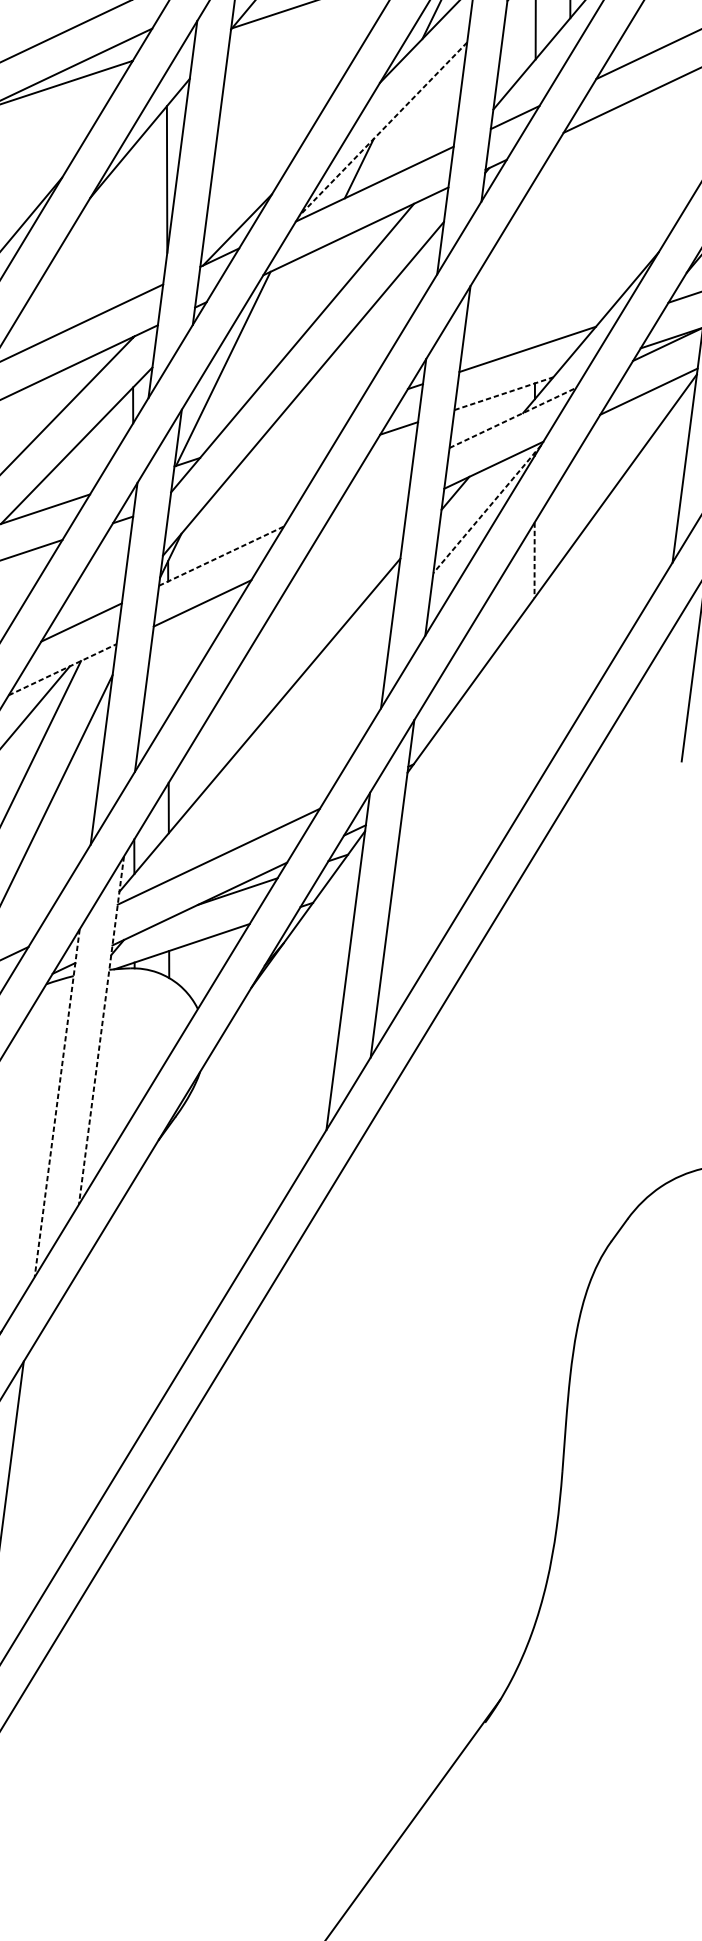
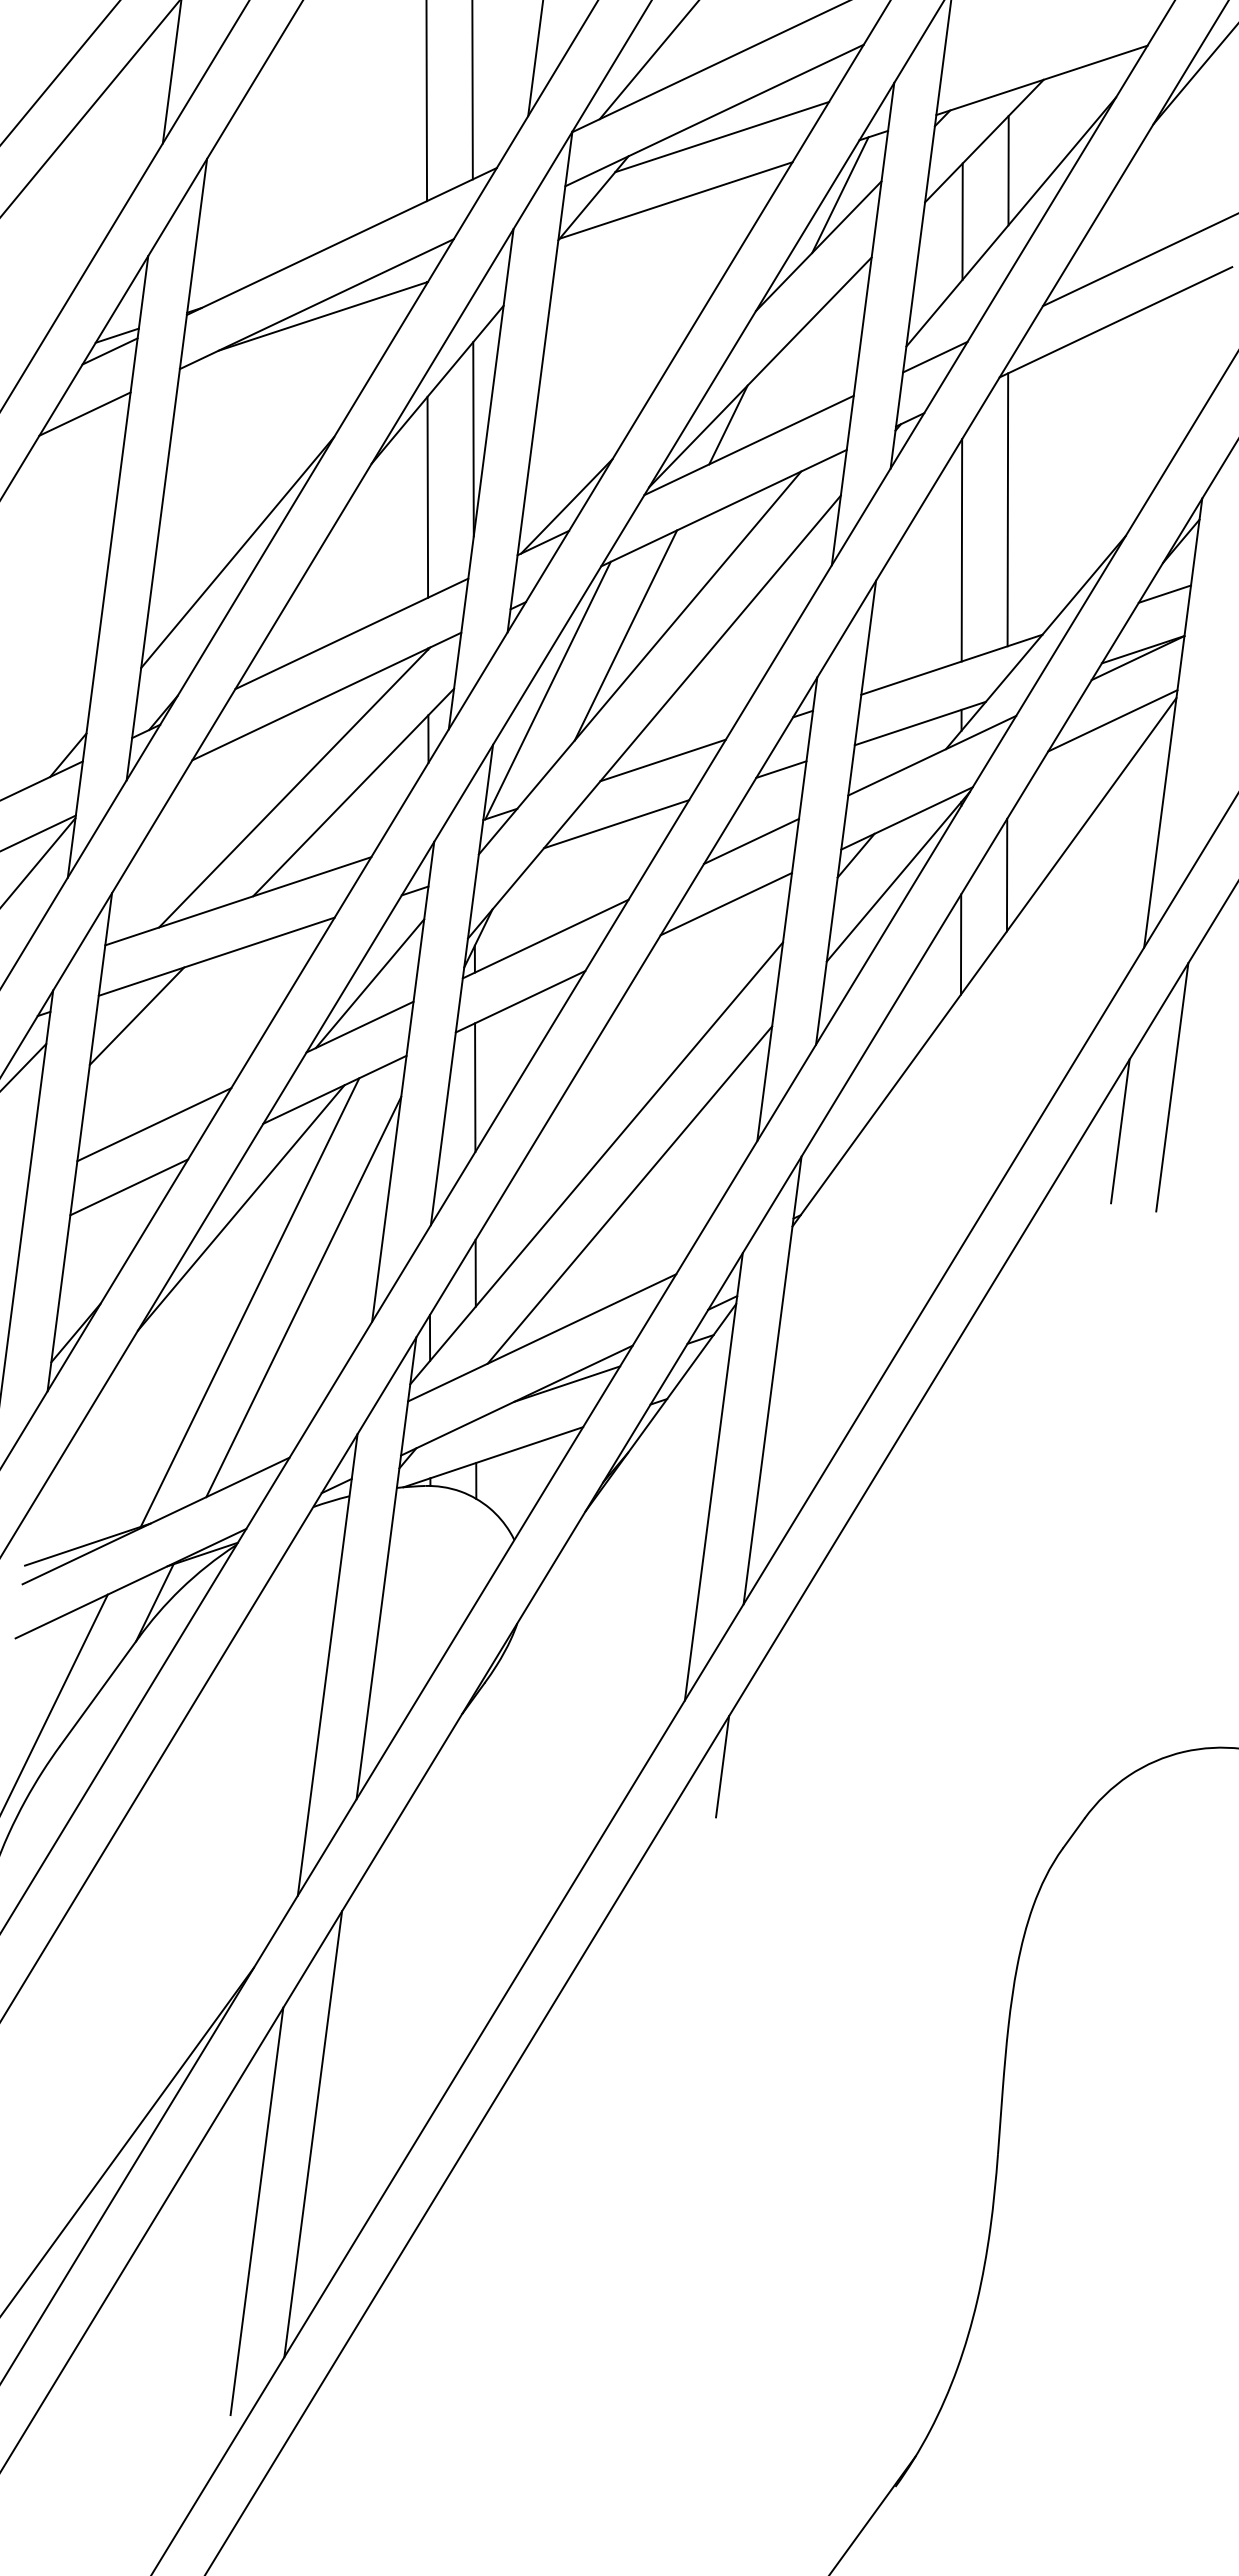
line: (383, 129) -> (760, 372), dashed -> solid
line: (132, 222) -> (427, 496), added
line: (569, 232) -> (1007, 509), added
line: (534, 263) -> (961, 550), added
line: (281, 327) -> (625, 635), added
line: (504, 393) -> (920, 723), dashed -> solid
line: (513, 417) -> (932, 755), dashed -> solid
line: (309, 421) -> (662, 760), added
line: (274, 469) -> (616, 824), added
line: (376, 481) -> (751, 840), added
line: (568, 507) -> (1006, 874), added
line: (487, 509) -> (898, 876), dashed -> solid
line: (357, 530) -> (726, 904), added
line: (221, 556) -> (545, 939), dashed -> solid
line: (534, 561) -> (961, 945), dashed -> solid
line: (88, 589) -> (369, 983), added
line: (168, 668) -> (475, 1087), added
line: (63, 669) -> (335, 1089), dashed -> solid
line: (654, 701) -> (1120, 1131), added
line: (284, 748) -> (629, 1194), added
line: (101, 1030) -> (386, 1568), dashed -> solid
line: (57, 1102) -> (327, 1664), dashed -> solid
line: (354, 1179) -> (722, 1766), added
line: (46, 1457) -> (313, 2134), added

